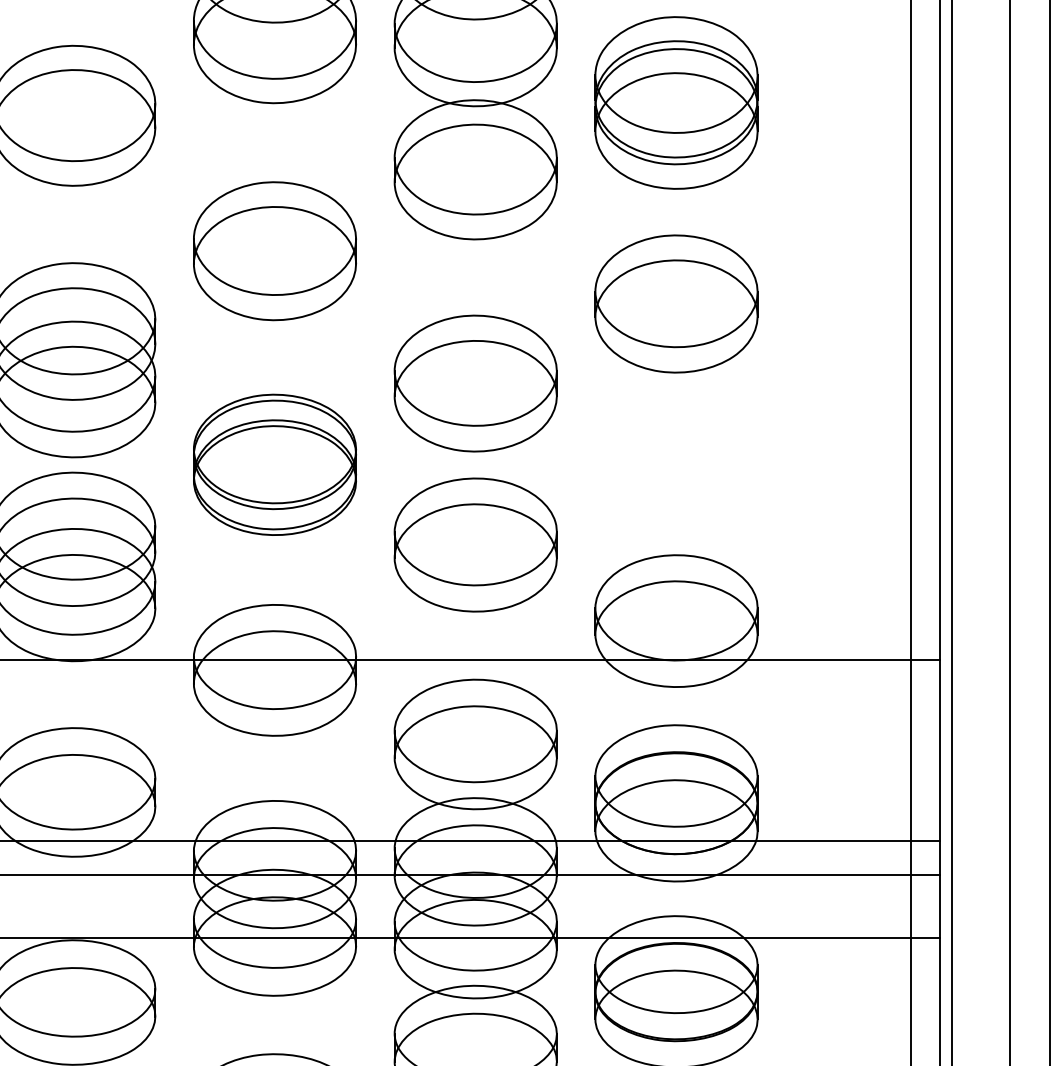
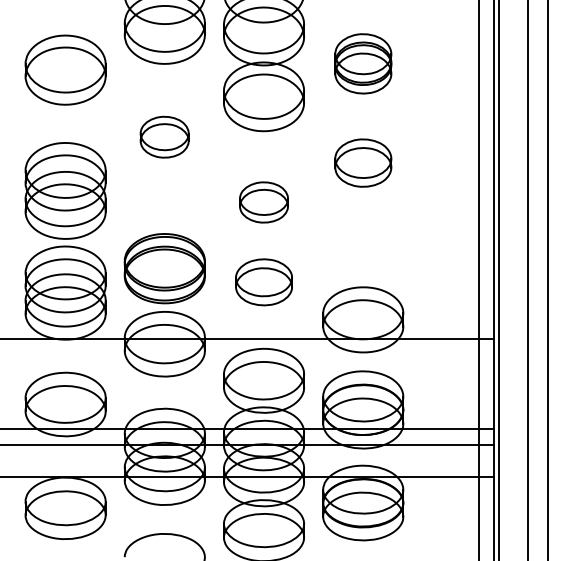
part: (676, 102) -> (363, 63), size x0.7
part: (274, 252) -> (164, 137), size x0.6
part: (676, 302) -> (363, 162), size x0.7
part: (474, 383) -> (263, 202), size x0.6
part: (274, 464) -> (164, 268), moved
part: (474, 545) -> (263, 282), size x0.7

